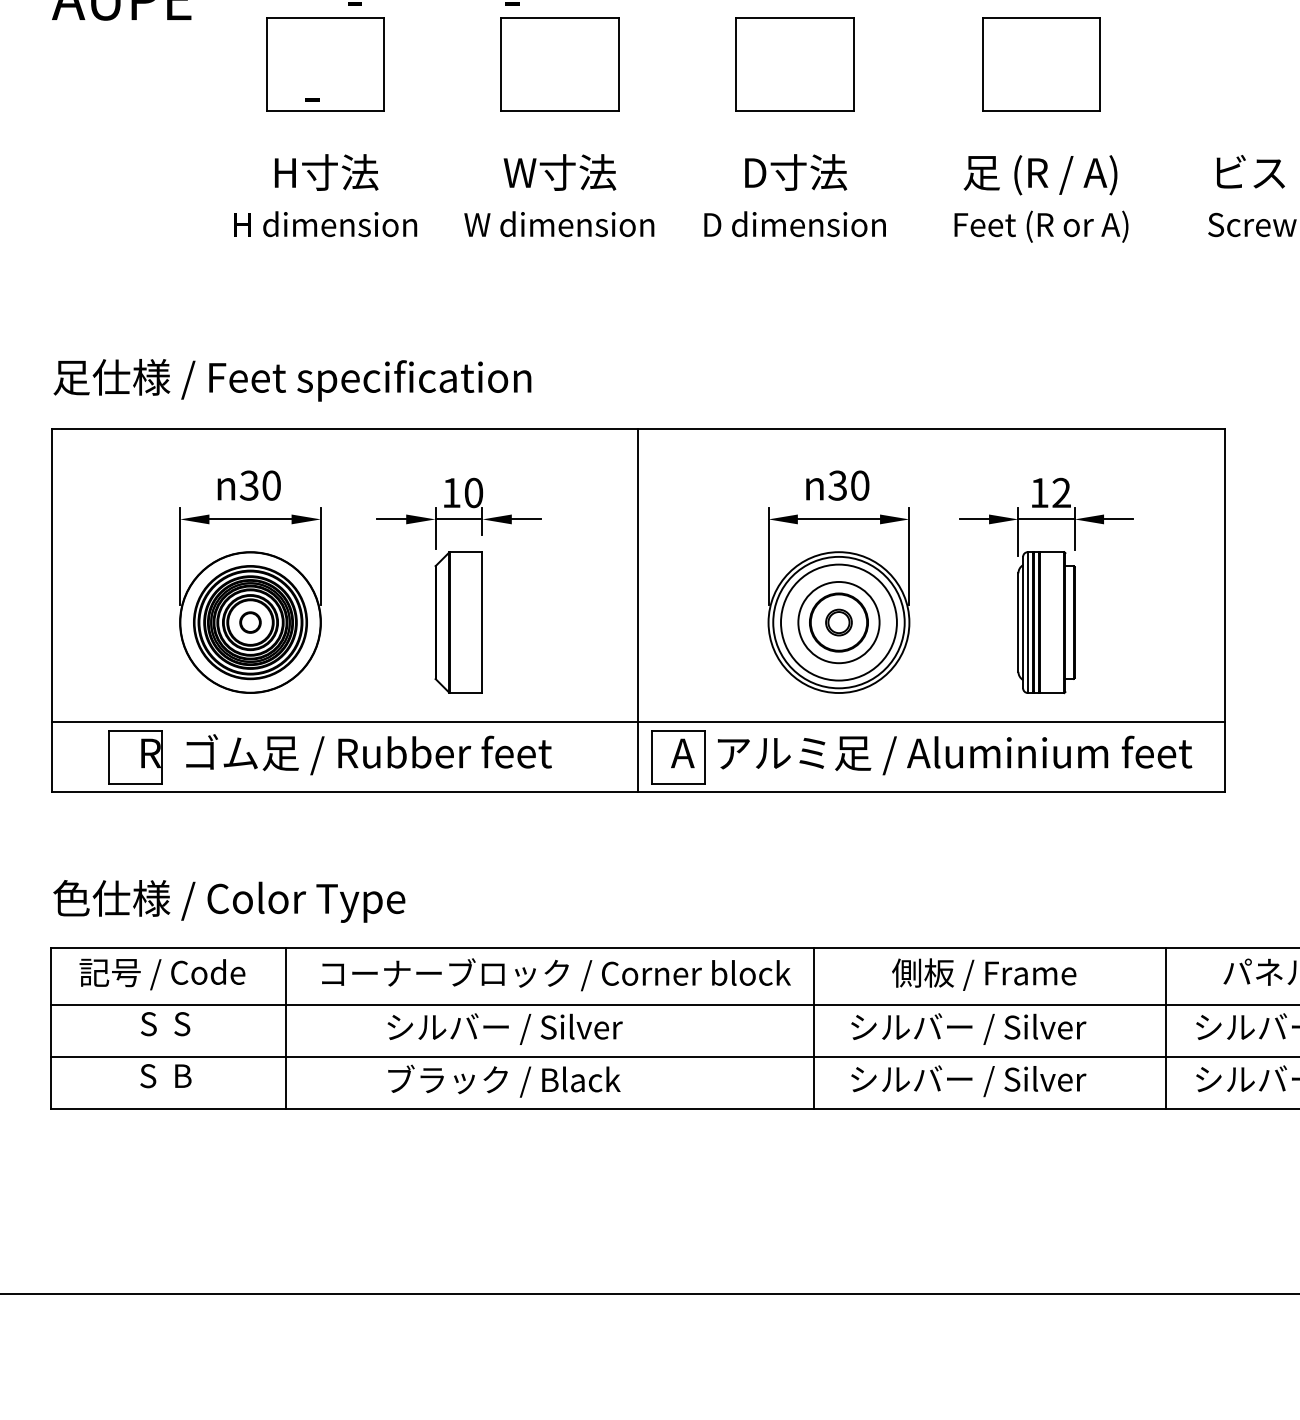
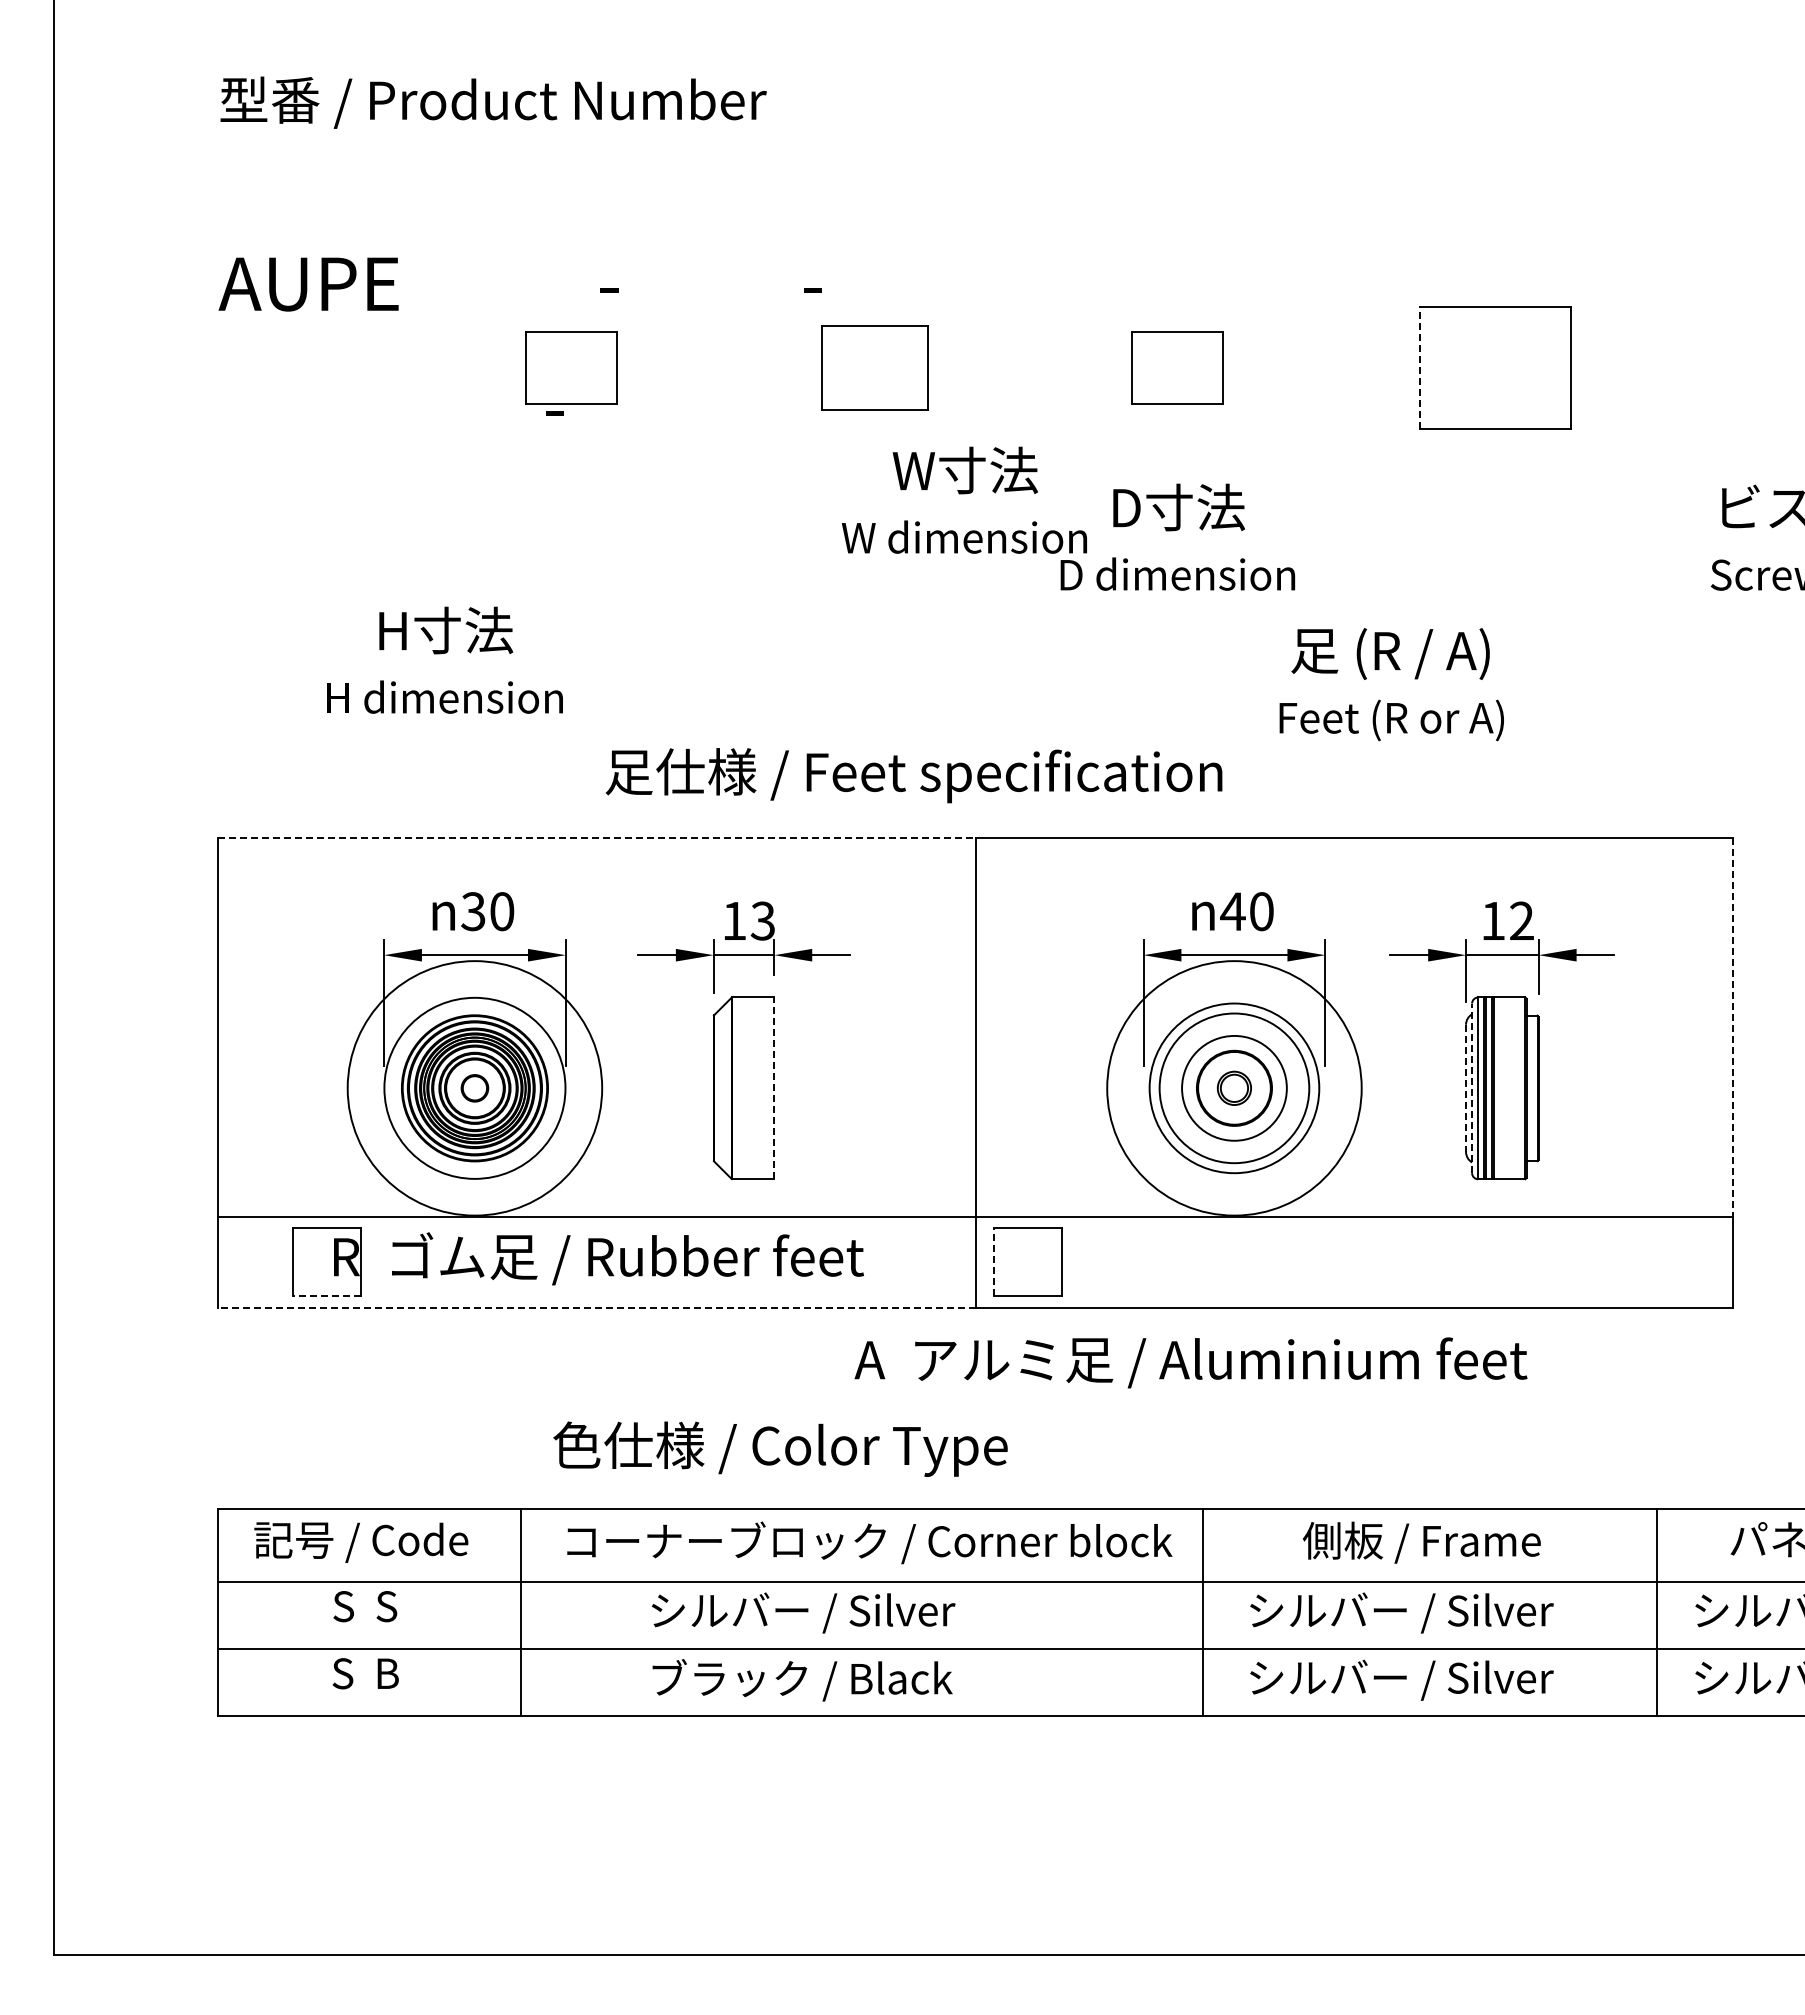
part: (325, 64) -> (571, 367), size x0.6
part: (560, 64) -> (874, 367), size x0.7
part: (794, 64) -> (1177, 367), size x0.6
line: (982, 64) -> (1419, 368), solid -> dashed
text: (325, 195) -> (444, 659), moved
text: (558, 195) -> (963, 499), moved
text: (1041, 198) -> (1391, 684), moved
text: (292, 380) -> (913, 775), moved
line: (344, 429) -> (596, 838), solid -> dashed
text: (837, 485) -> (1232, 911), 30 -> 40
text: (473, 492) -> (762, 920), 10 -> 13
line: (1224, 575) -> (1732, 1027), solid -> dashed
circle: (250, 622) -> (474, 1088), size x1.4
line: (482, 622) -> (774, 1088), solid -> dashed
circle: (839, 622) -> (1234, 1088), size x1.4
line: (1018, 622) -> (1466, 1088), solid -> dashed
line: (1023, 622) -> (1472, 1088), solid -> dashed
text: (931, 755) -> (1190, 1362), moved
line: (652, 756) -> (993, 1261), solid -> dashed
line: (135, 783) -> (326, 1296), solid -> dashed
line: (344, 792) -> (596, 1307), solid -> dashed
text: (229, 900) -> (780, 1448), moved

